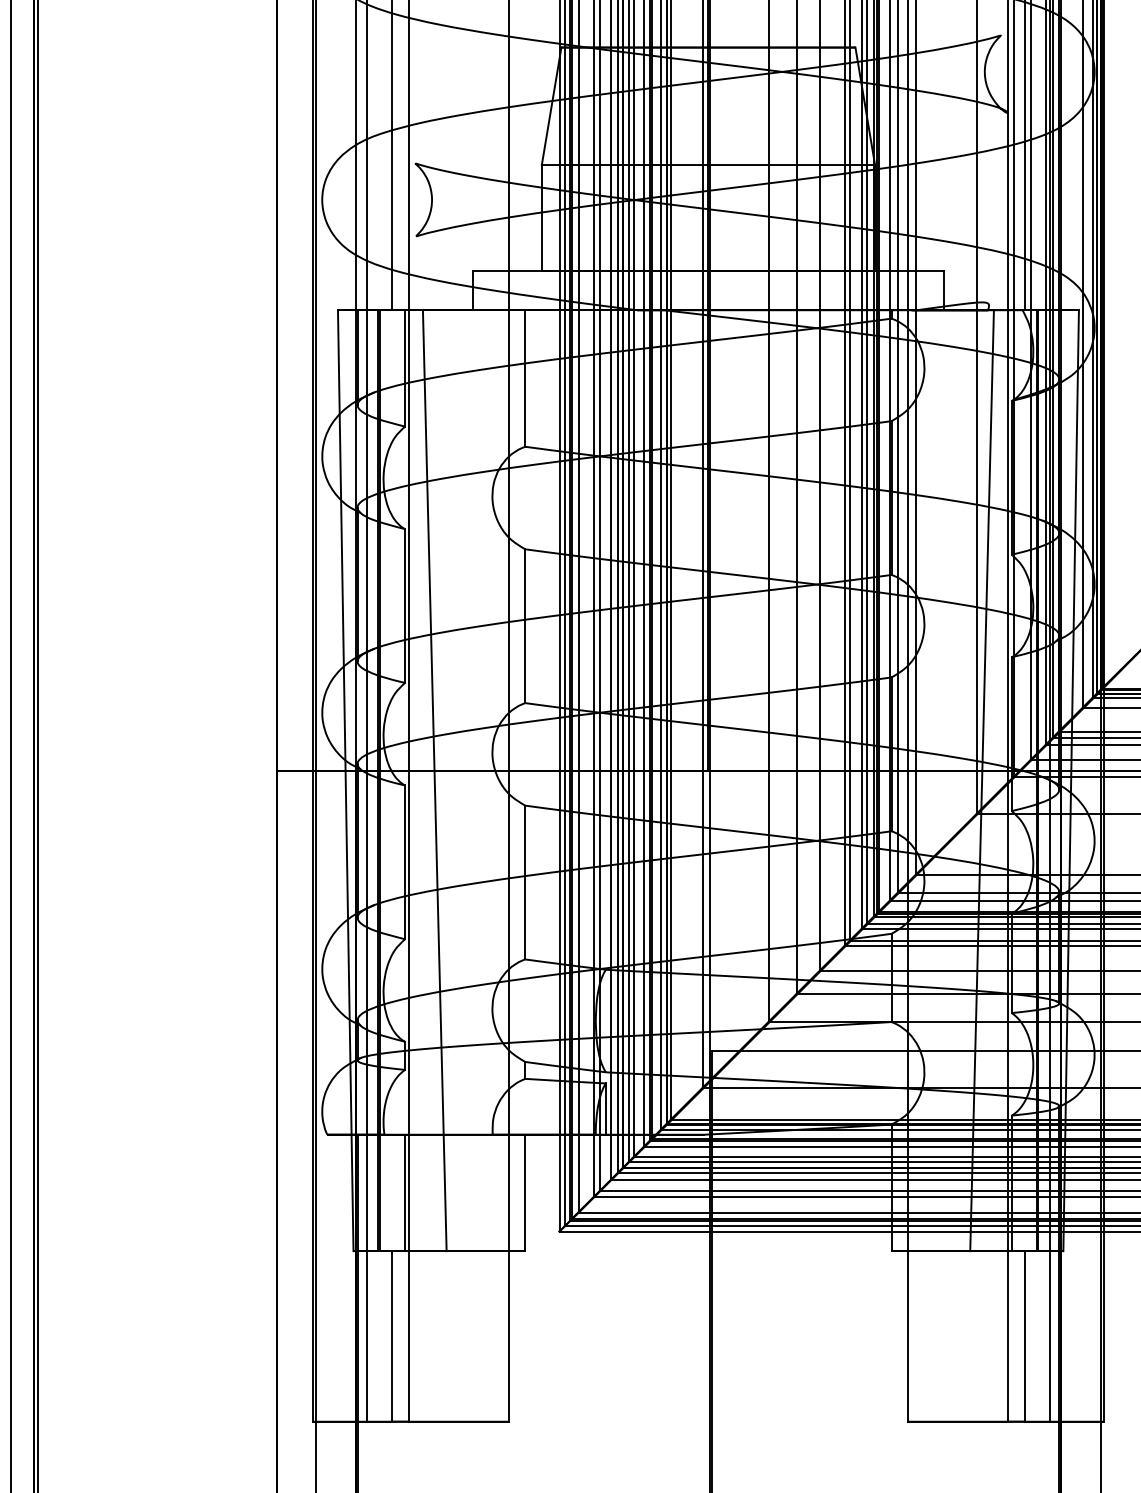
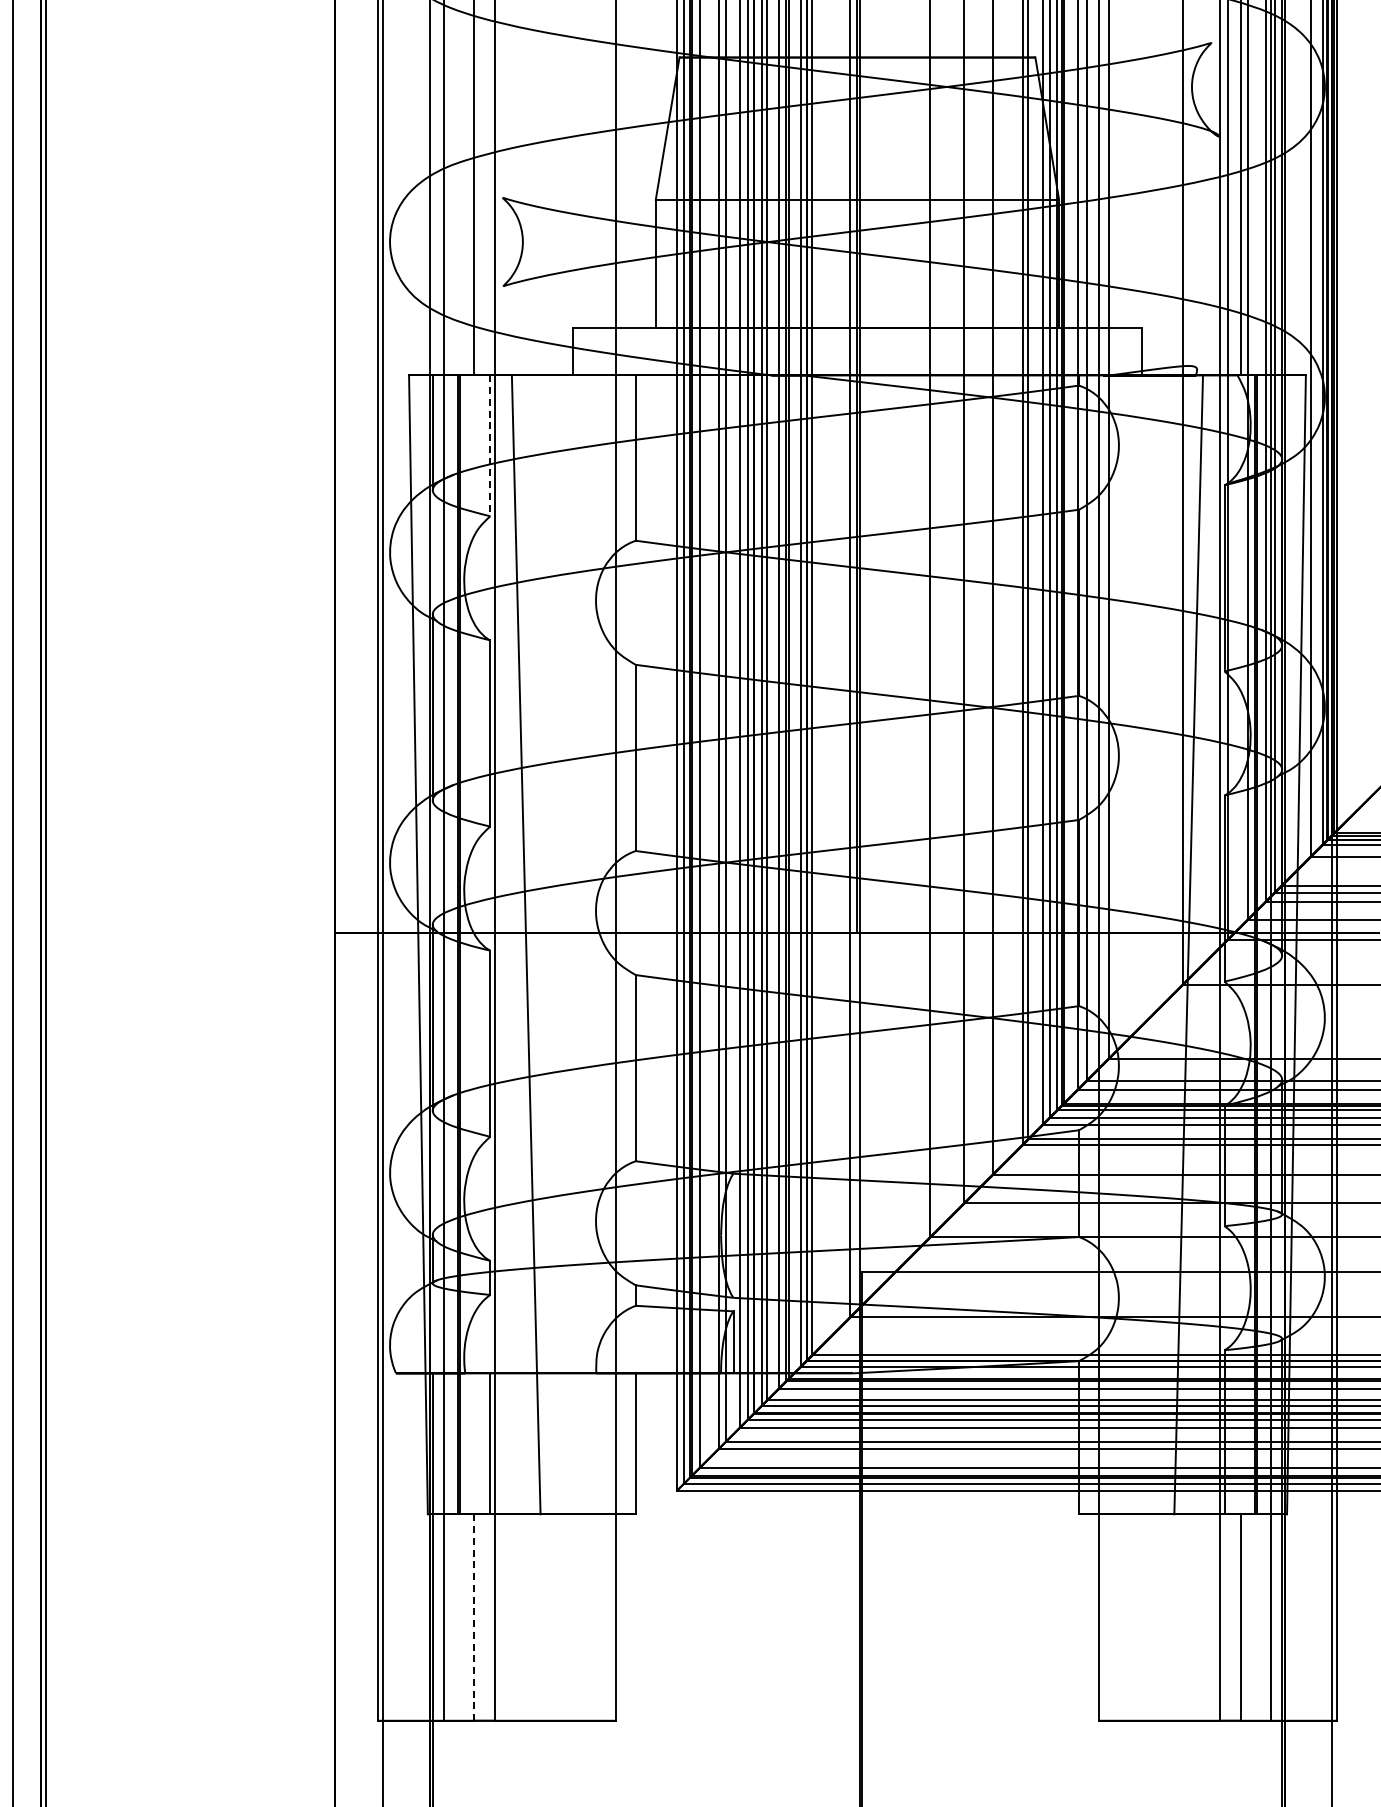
line: (405, 368) -> (490, 446), solid -> dashed
line: (392, 1337) -> (474, 1618), solid -> dashed

